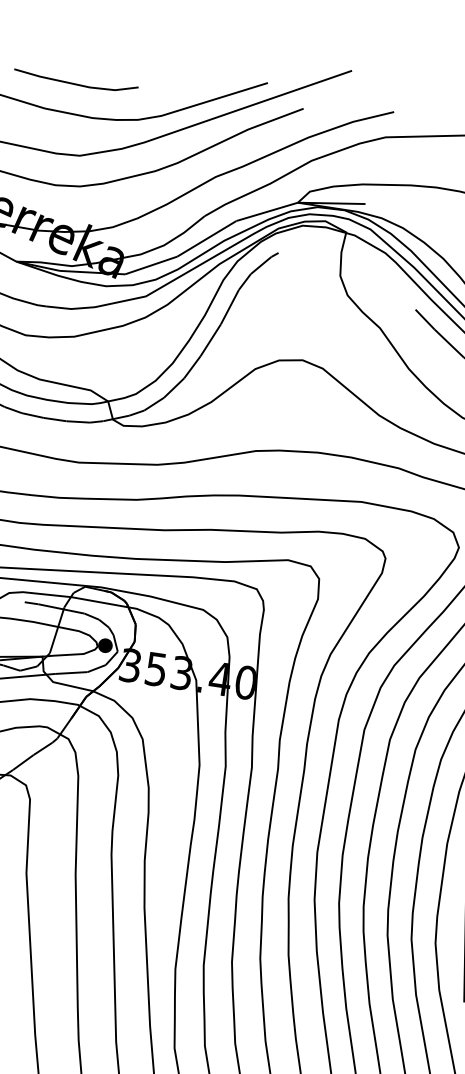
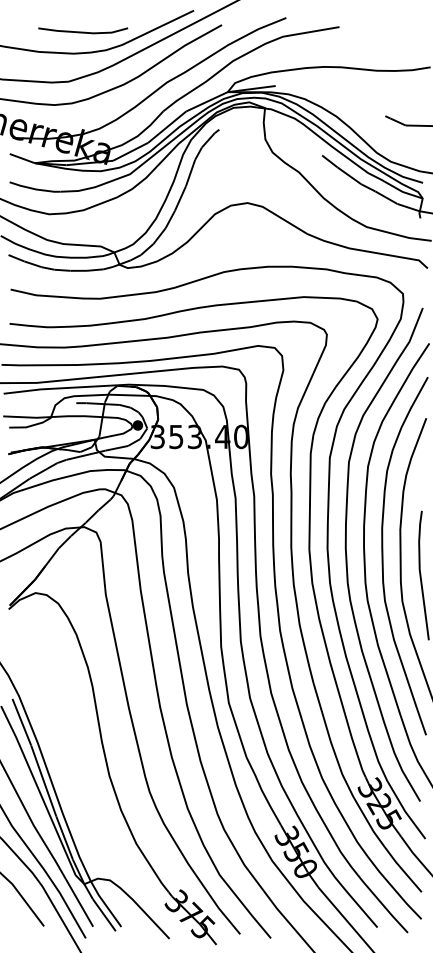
line: (76, 82) -> (83, 31), moved

